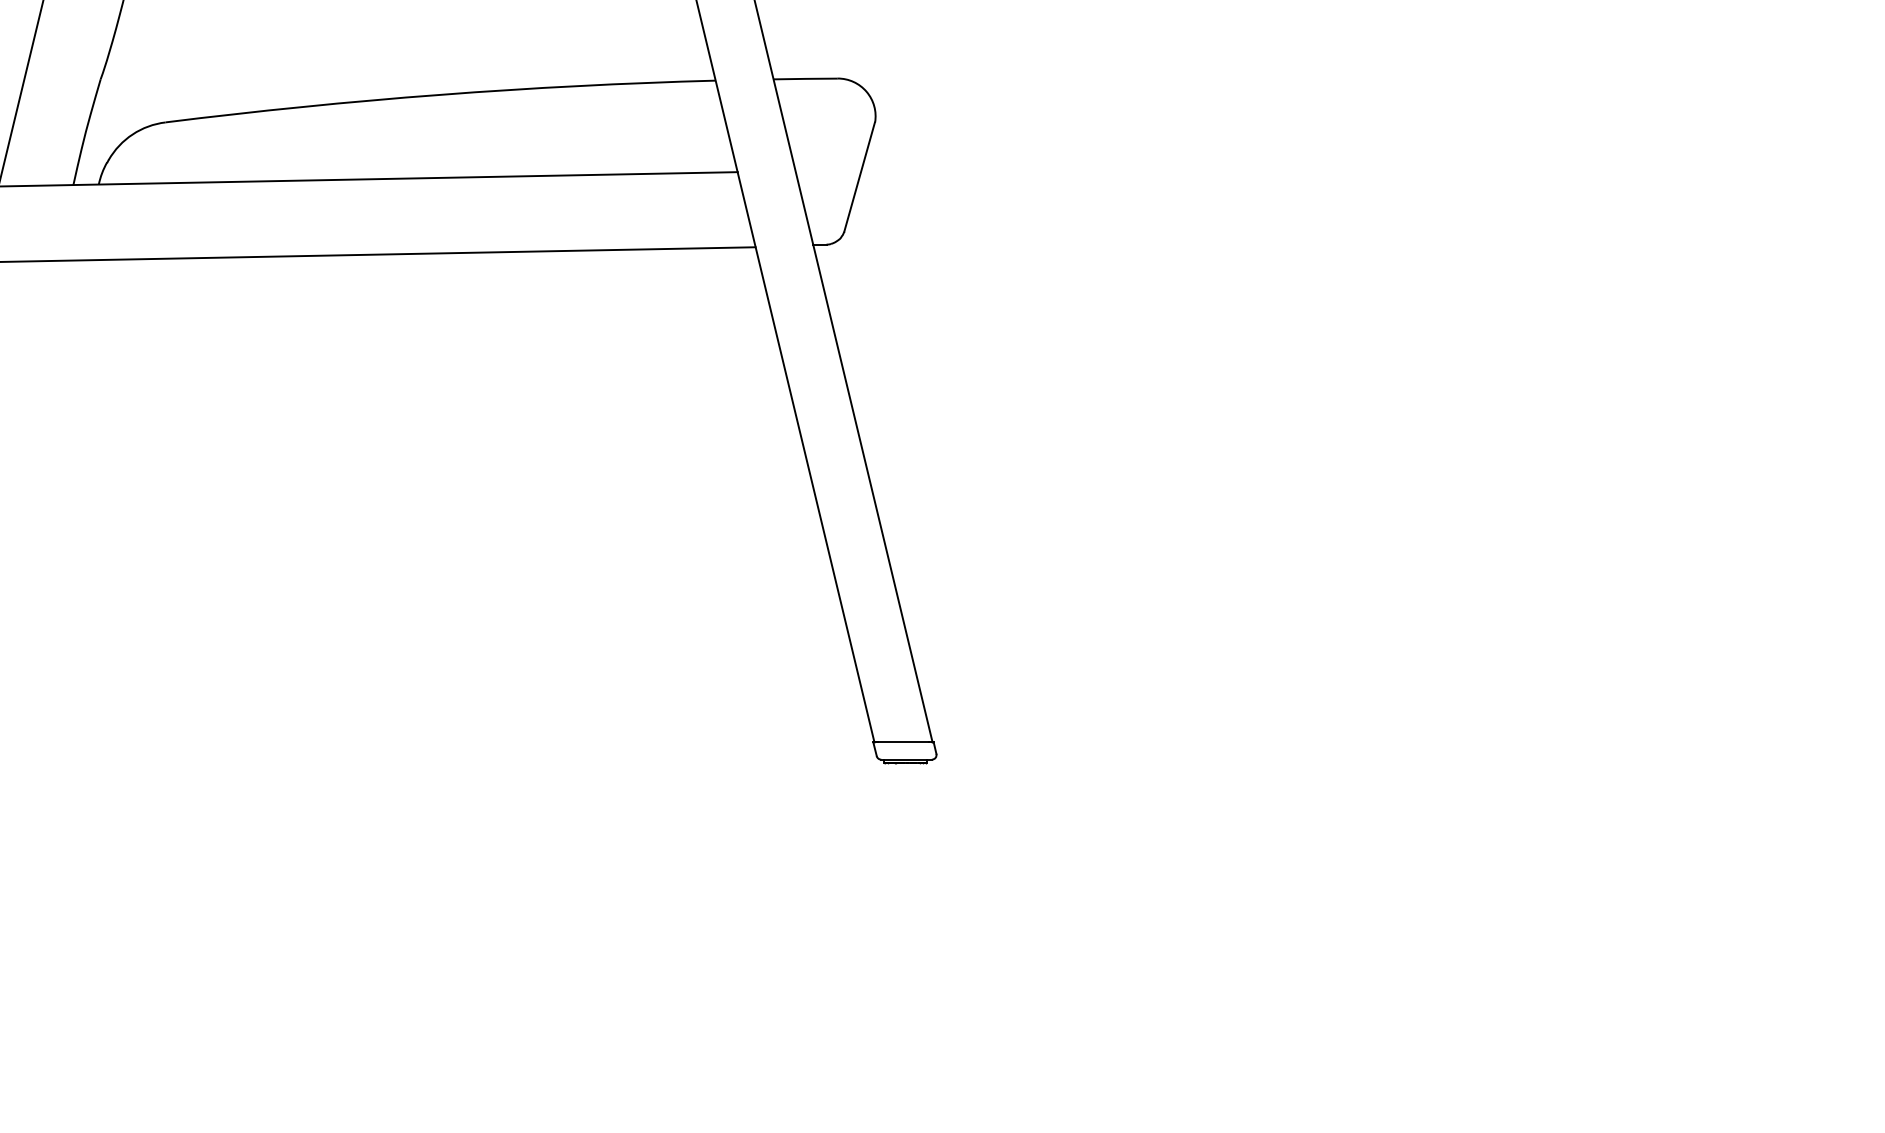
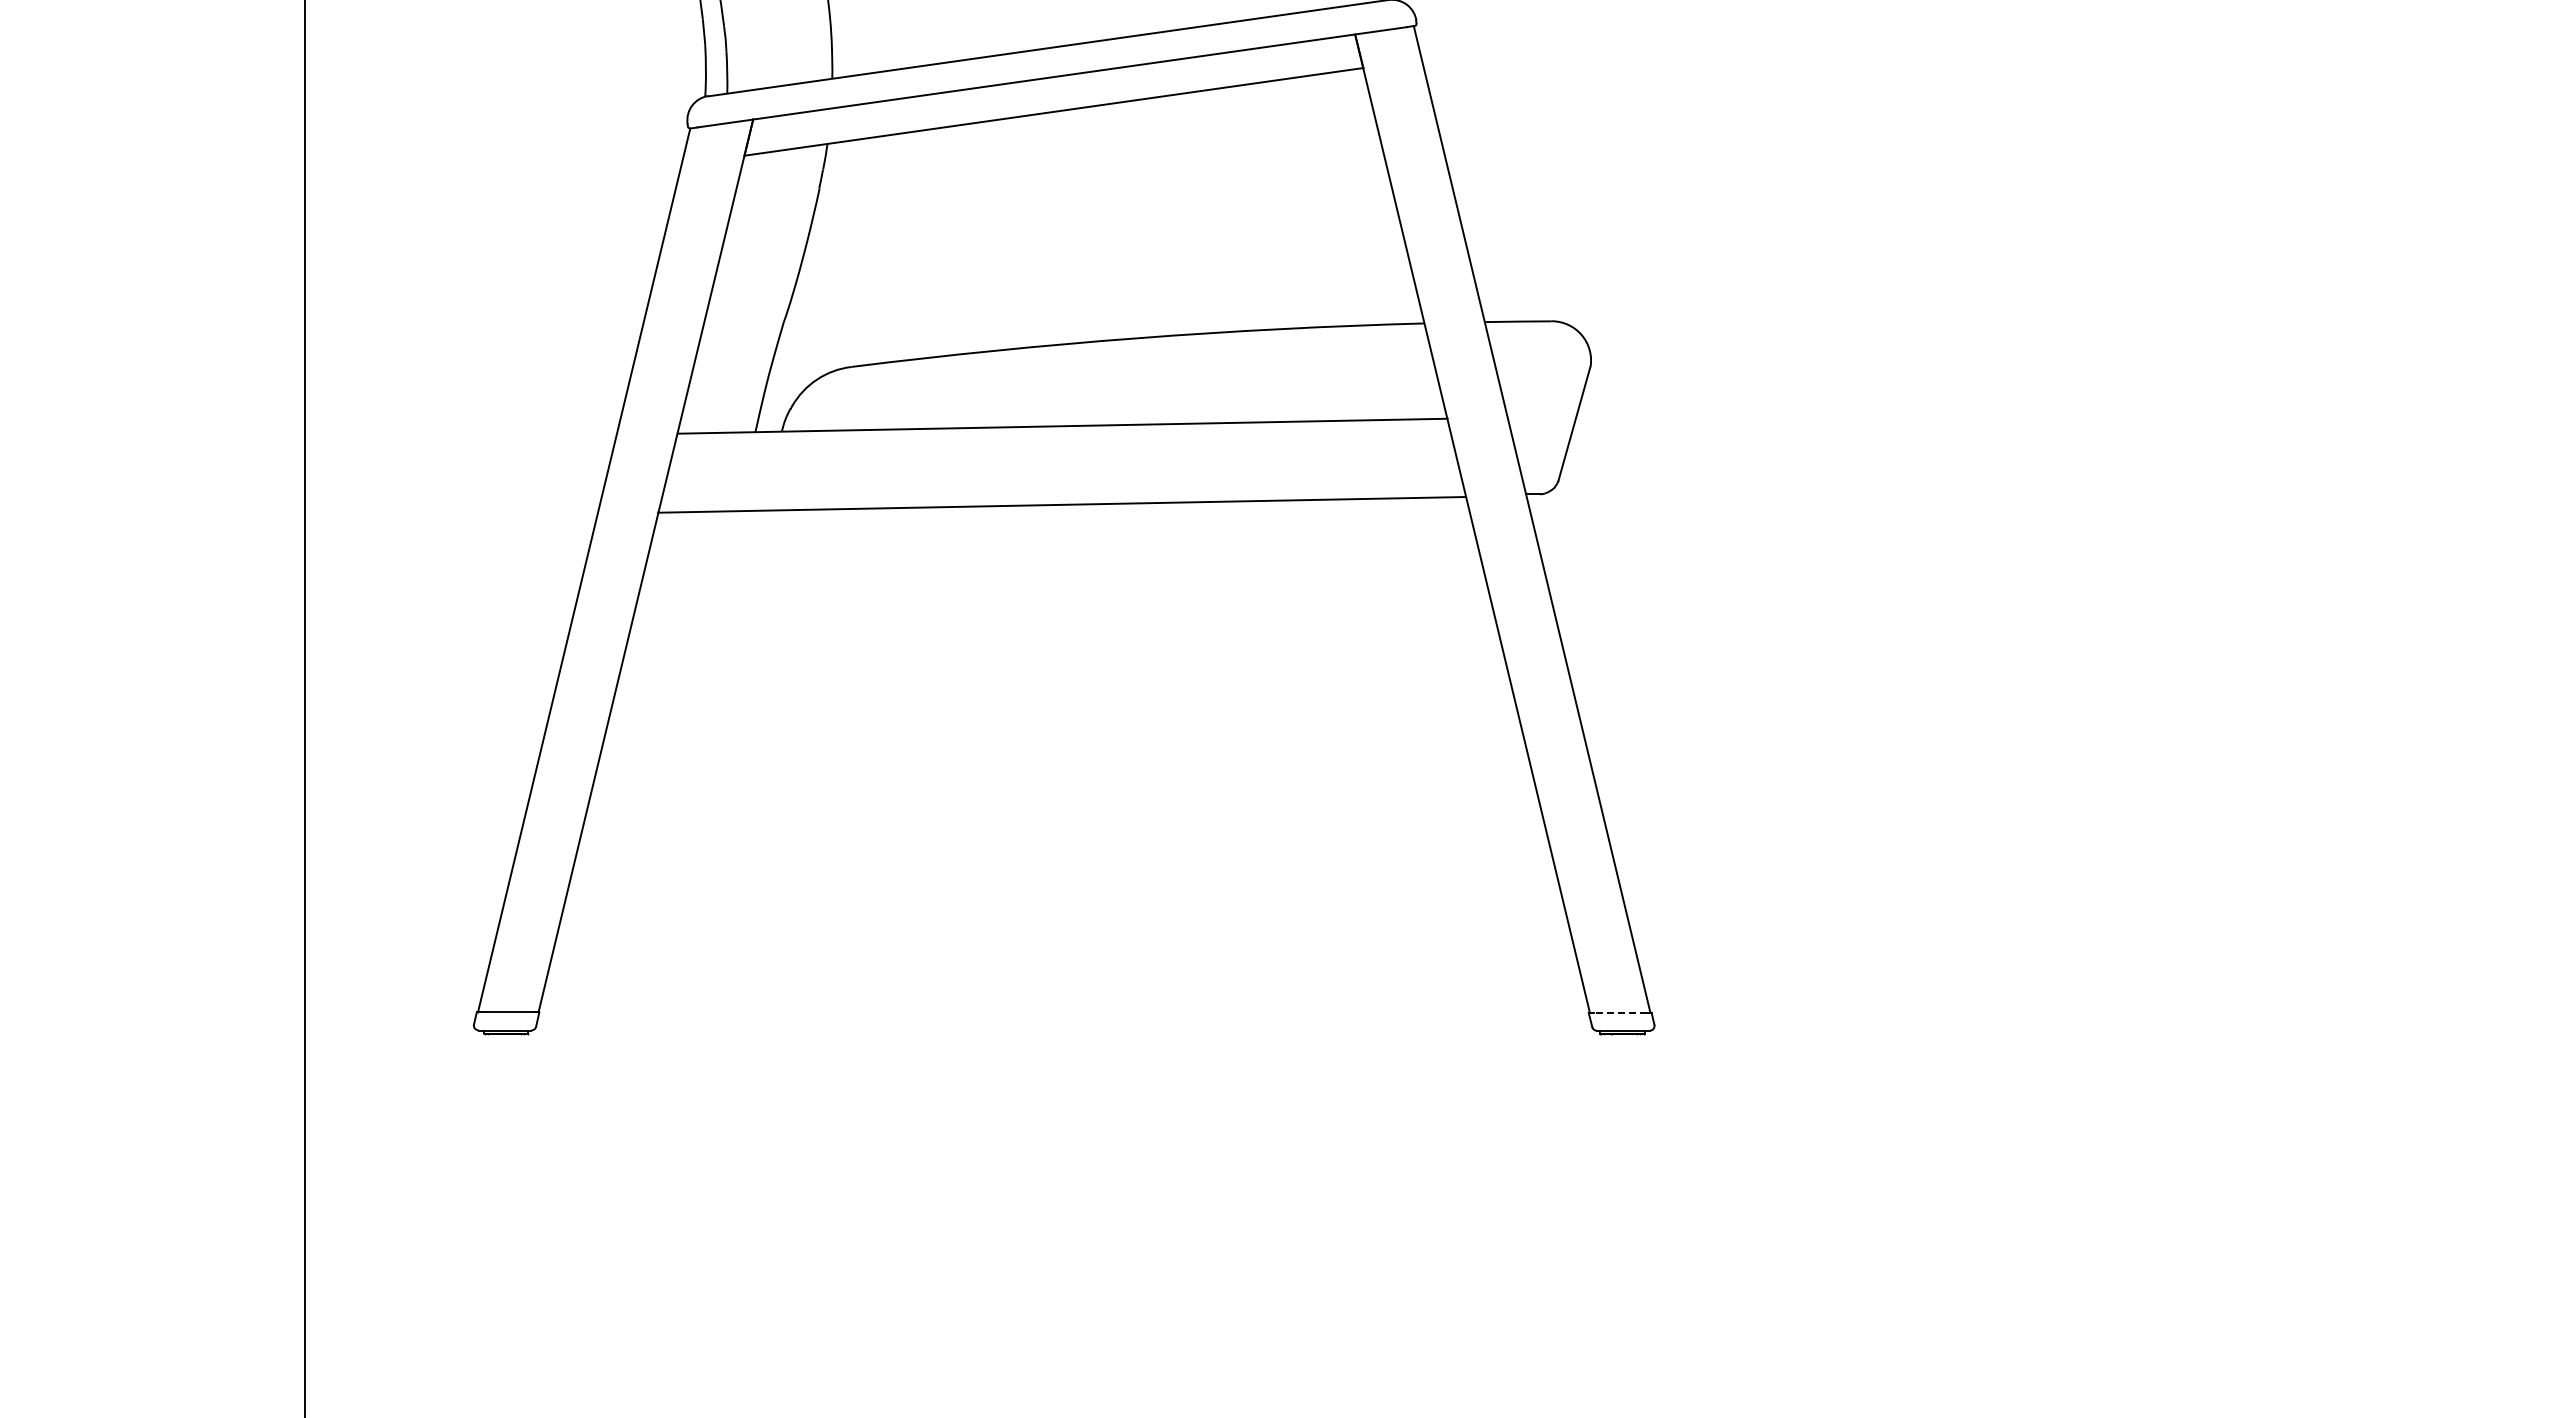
line: (902, 742) -> (1619, 1012), solid -> dashed

